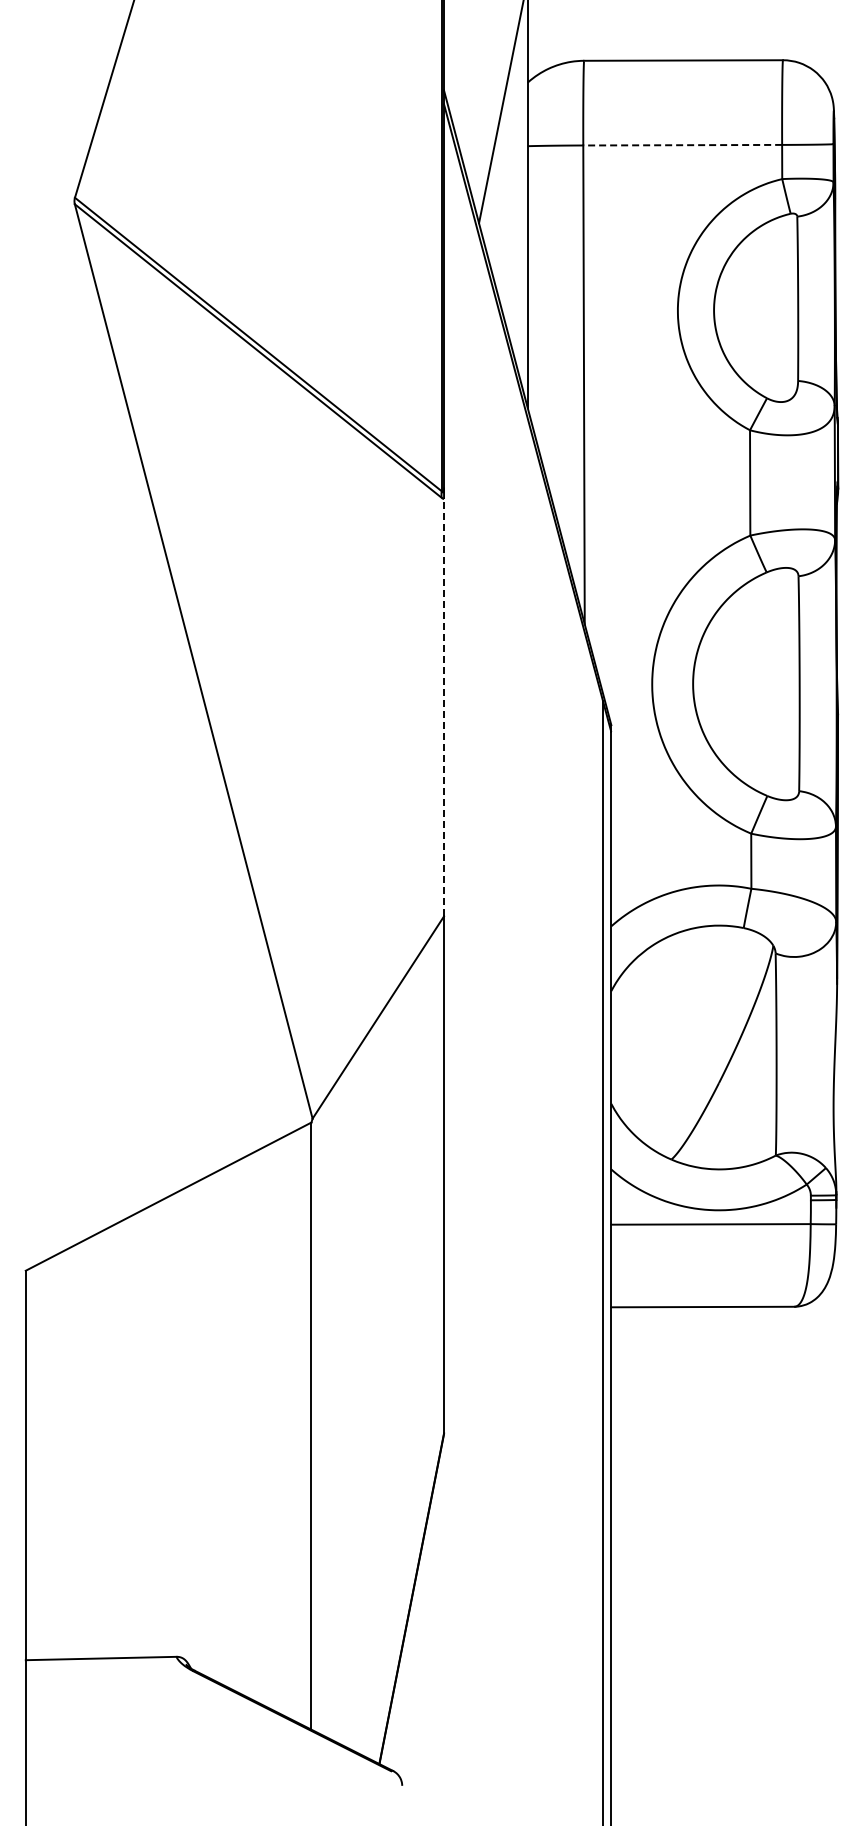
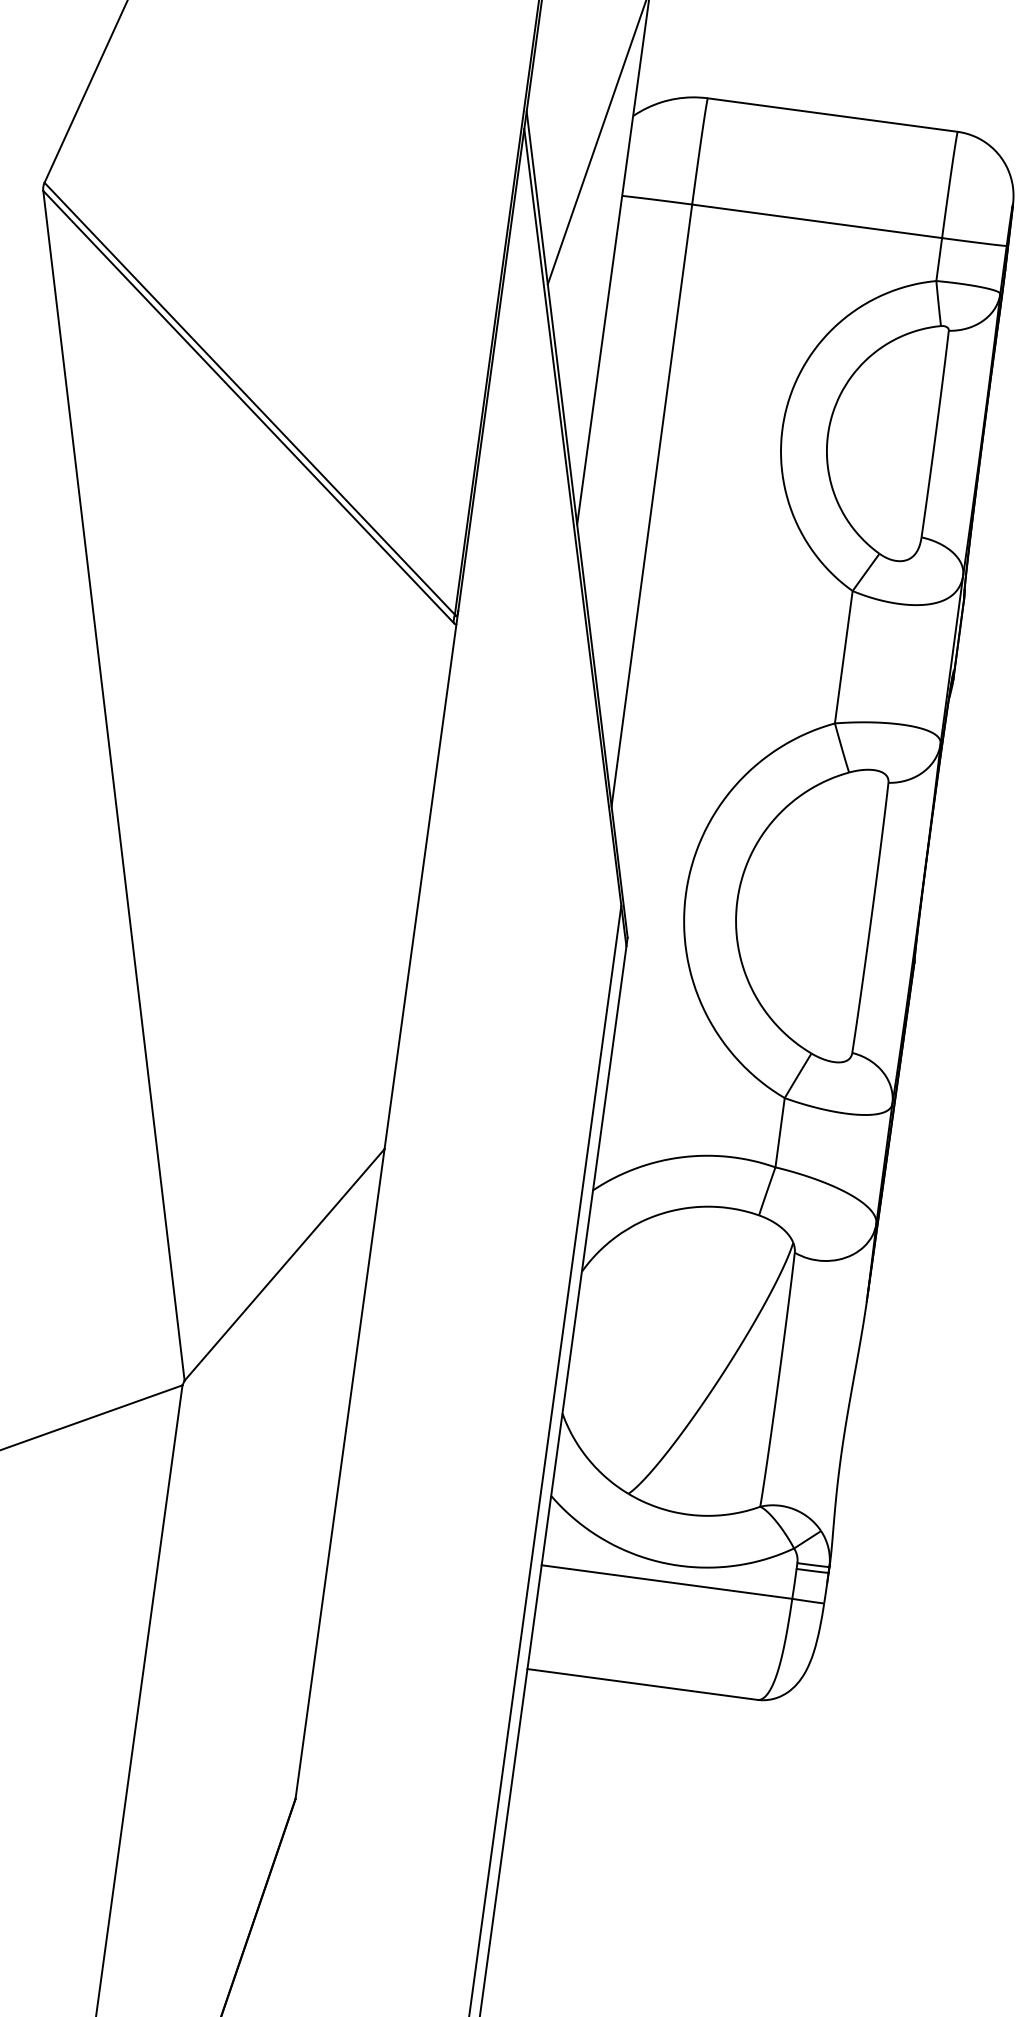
line: (682, 145) -> (816, 221), dashed -> solid
line: (444, 707) -> (421, 886), dashed -> solid

